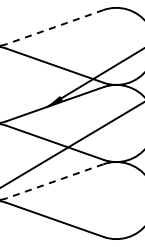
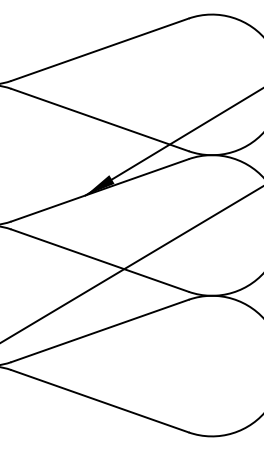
line: (55, 27) -> (100, 50), dashed -> solid
line: (55, 181) -> (100, 331), dashed -> solid

